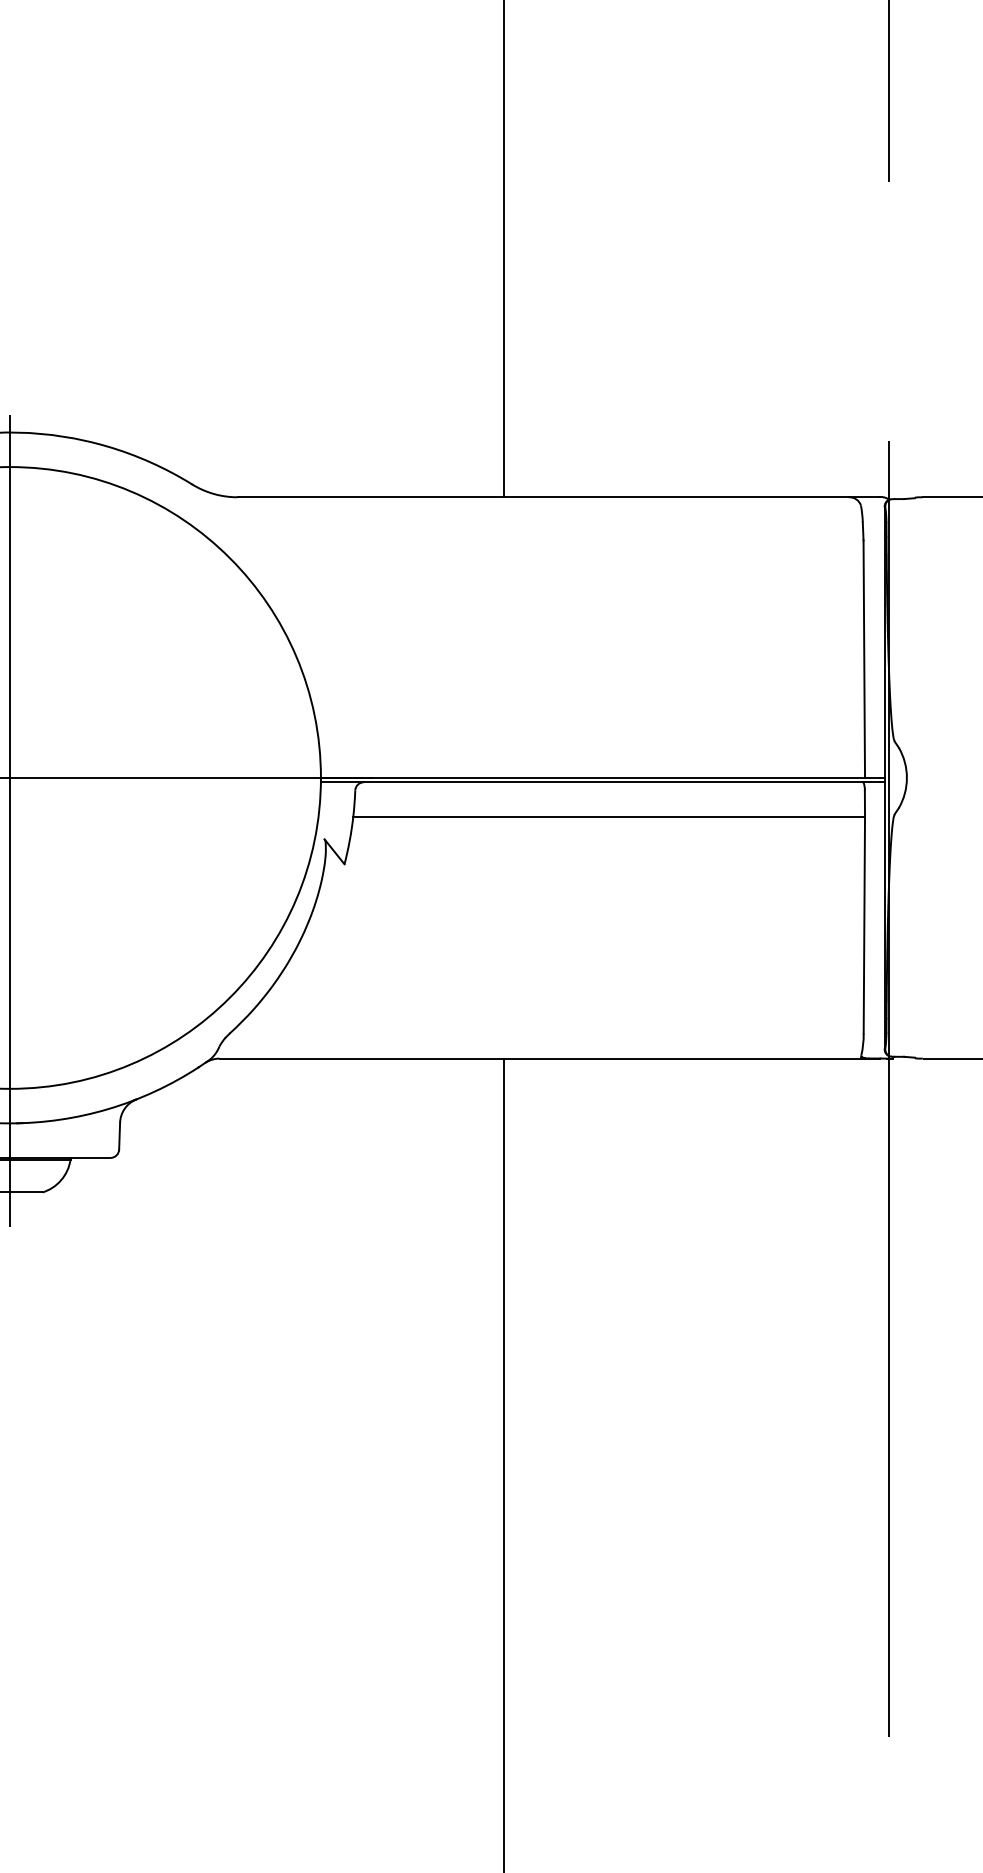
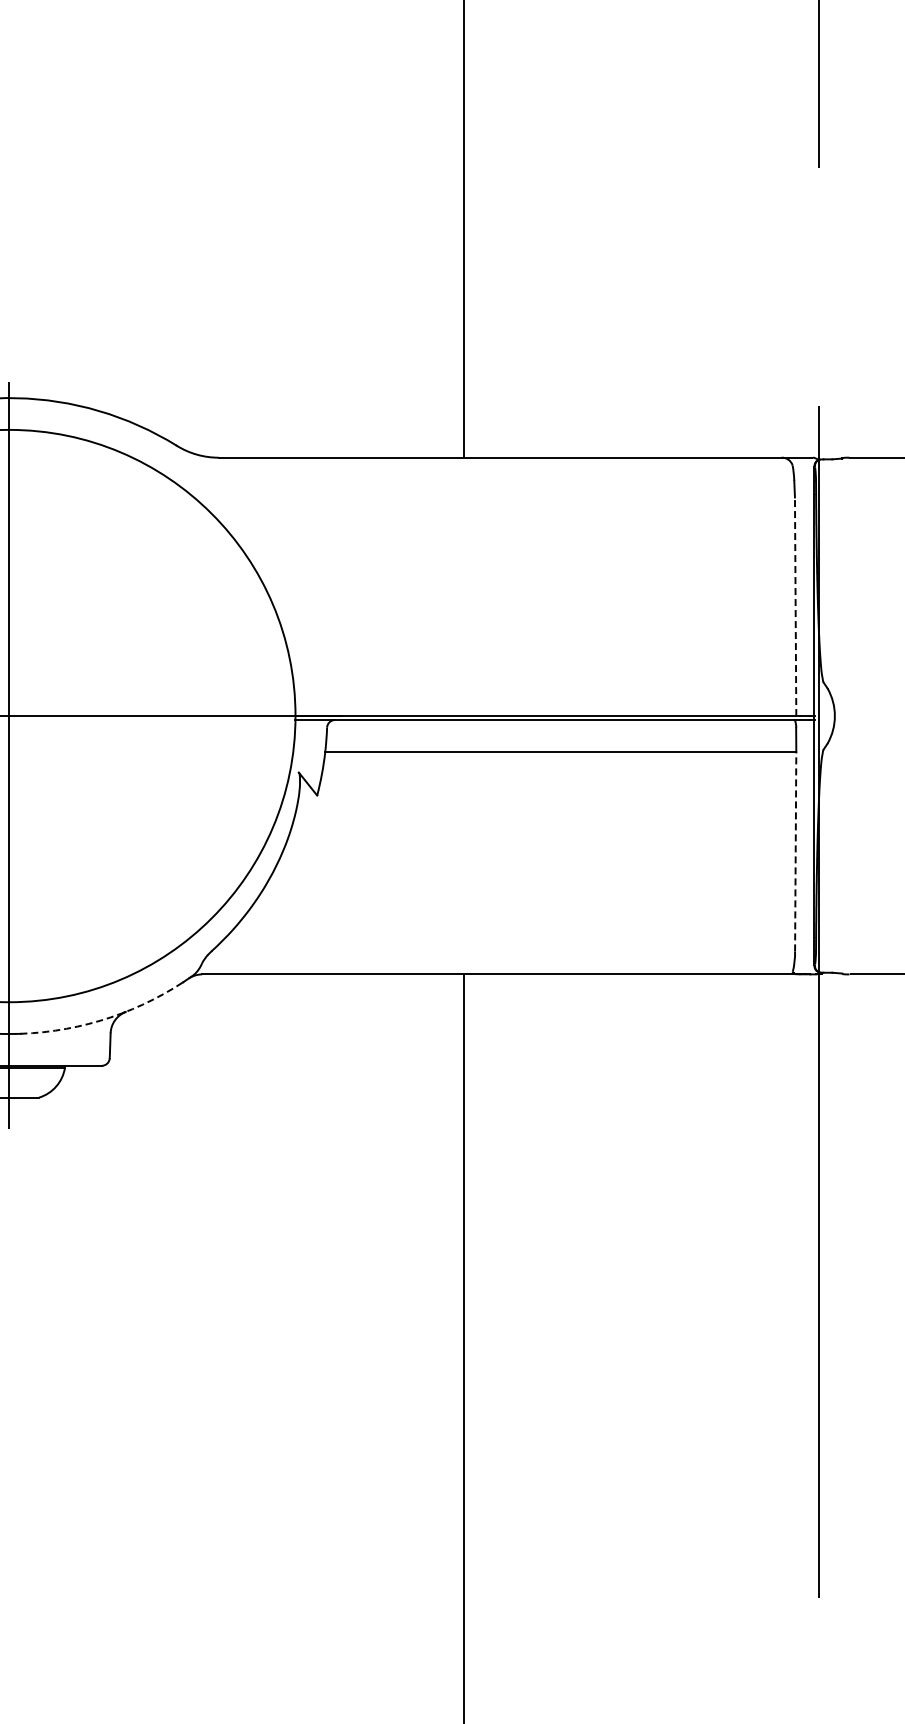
line: (864, 658) -> (795, 606), solid -> dashed
line: (864, 925) -> (795, 851), solid -> dashed
arc: (109, 1108) -> (100, 1020), solid -> dashed

